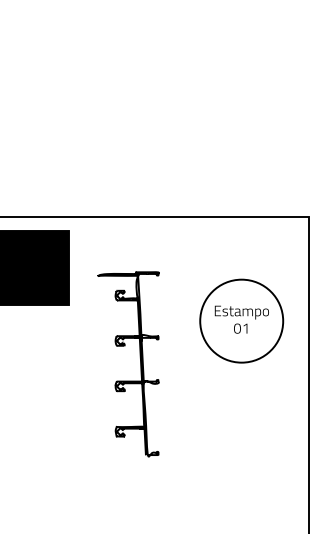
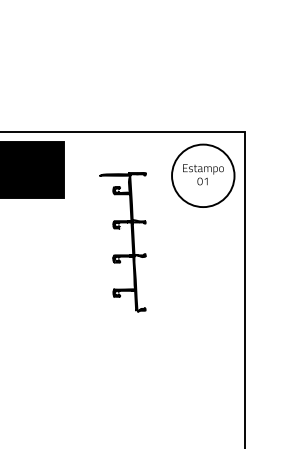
part: (242, 320) -> (203, 175), moved
part: (139, 364) -> (131, 242), moved

